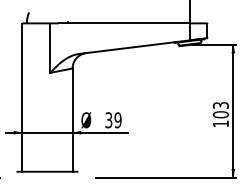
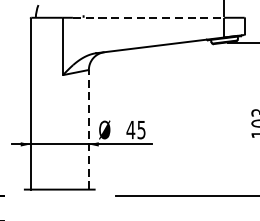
line: (124, 23) -> (148, 17), solid -> dashed
line: (72, 120) -> (88, 130), solid -> dashed
text: (113, 120) -> (136, 130), 39 -> 45

